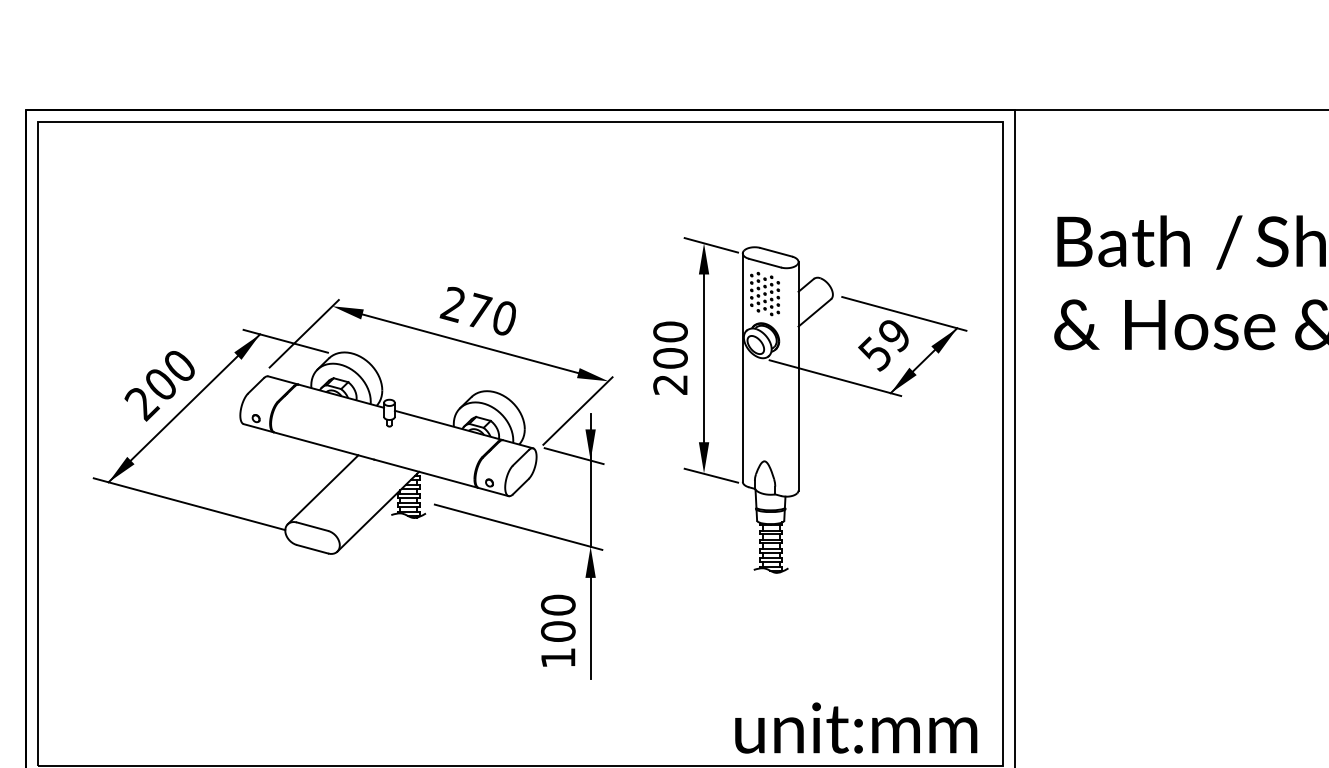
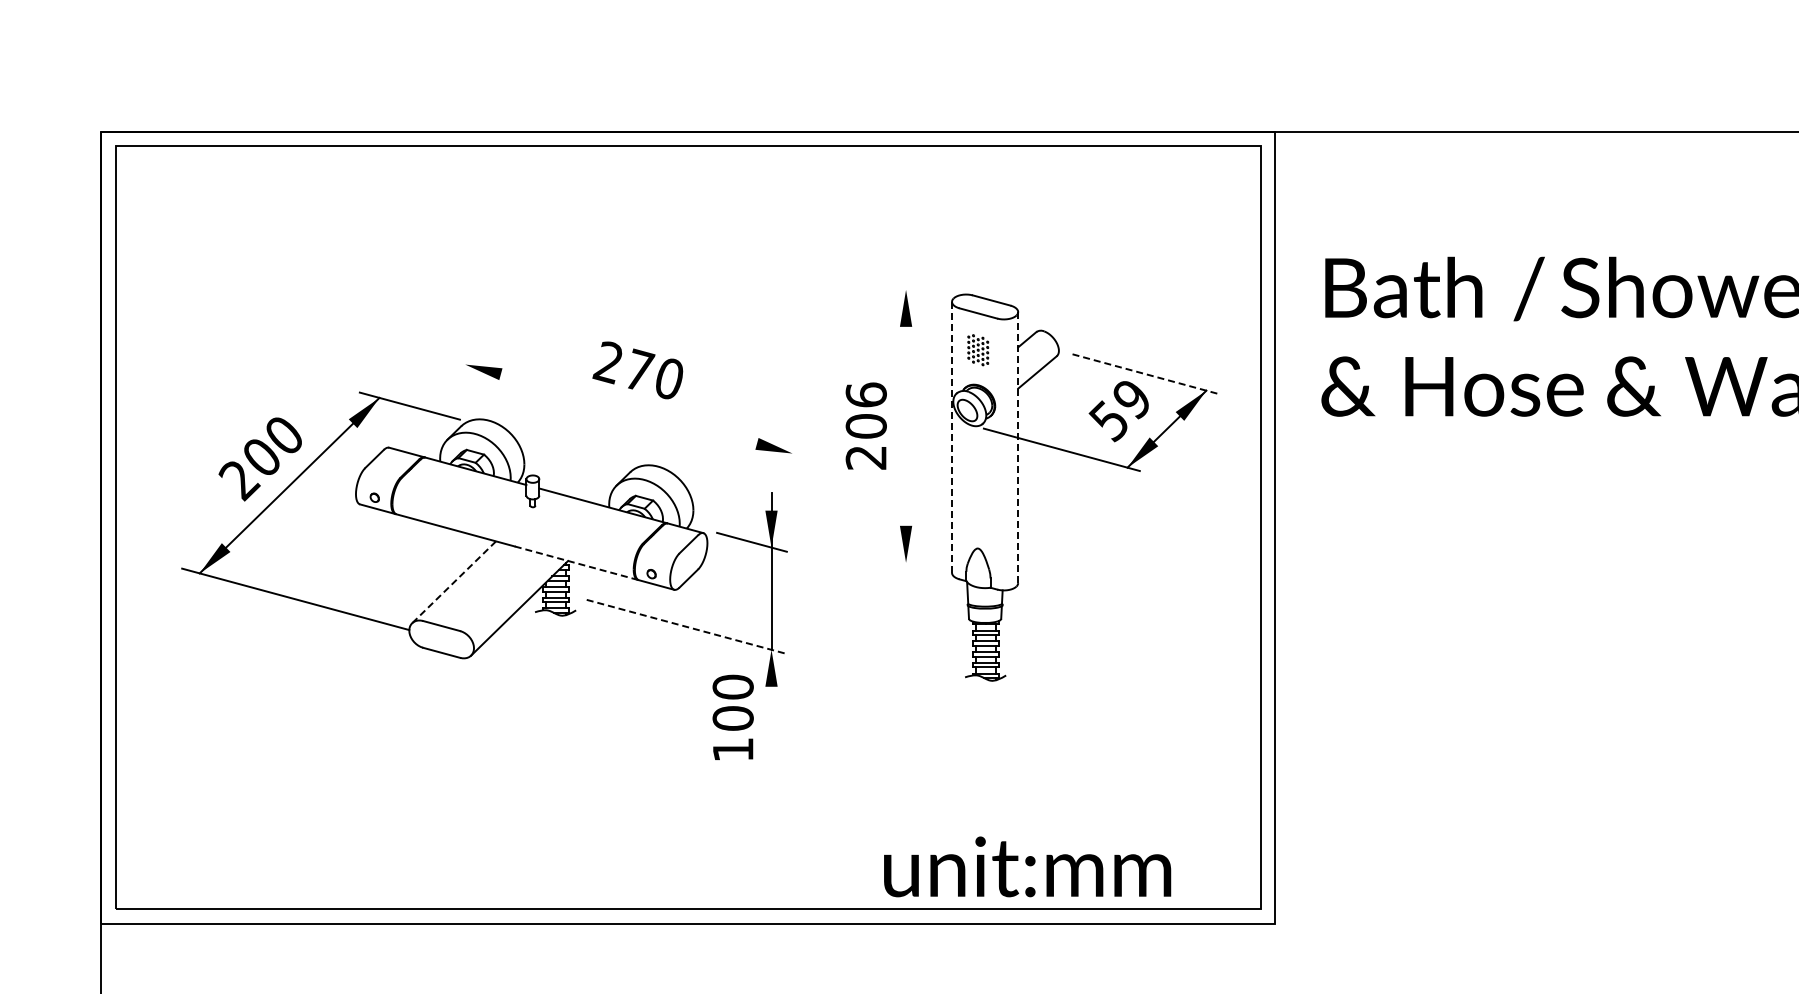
line: (711, 244) -> (914, 291), removed
part: (764, 294) -> (977, 350), size x0.6
line: (904, 313) -> (1143, 373), solid -> dashed
text: (669, 331) -> (865, 394), 200 -> 206
line: (303, 334) -> (431, 397), removed
line: (470, 343) -> (628, 408), removed
line: (704, 357) -> (906, 425), removed
line: (743, 367) -> (952, 437), solid -> dashed
line: (798, 376) -> (1018, 447), solid -> dashed
line: (577, 410) -> (756, 488), removed
line: (426, 473) -> (576, 563), solid -> dashed
line: (711, 475) -> (914, 565), removed
line: (323, 489) -> (454, 582), solid -> dashed
line: (518, 527) -> (686, 626), solid -> dashed
line: (590, 628) -> (771, 746), removed
text: (557, 629) -> (732, 716), moved
text: (856, 727) -> (1027, 866), moved

